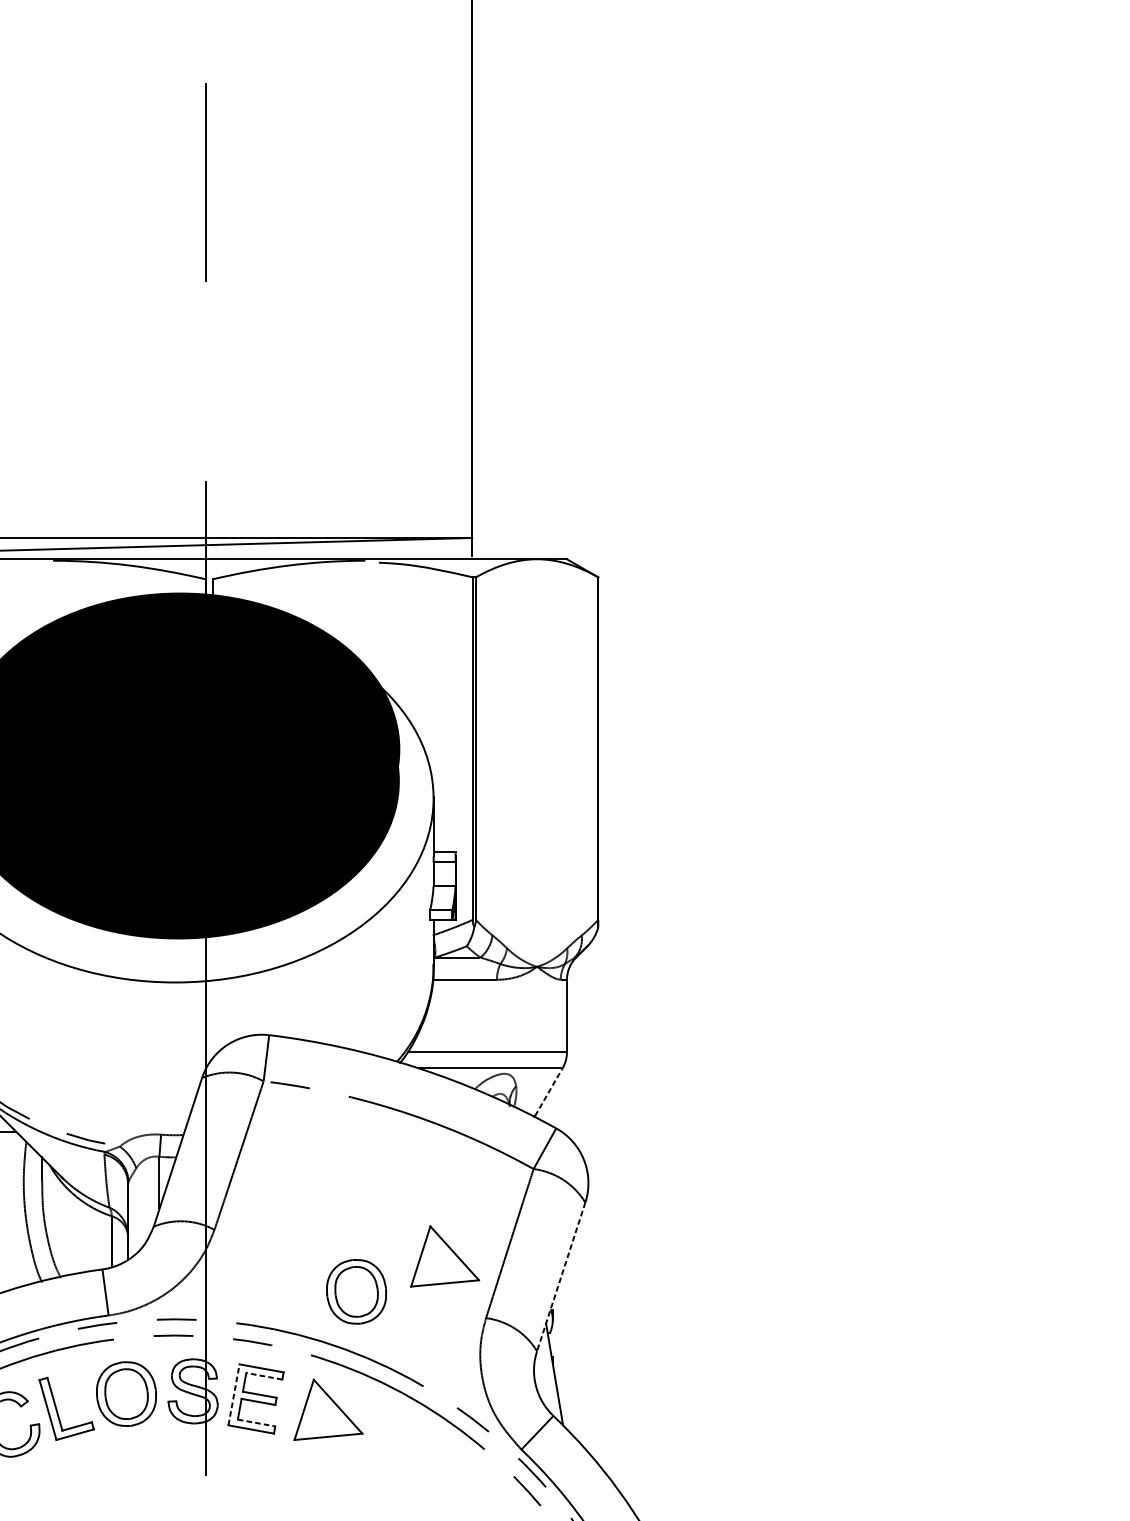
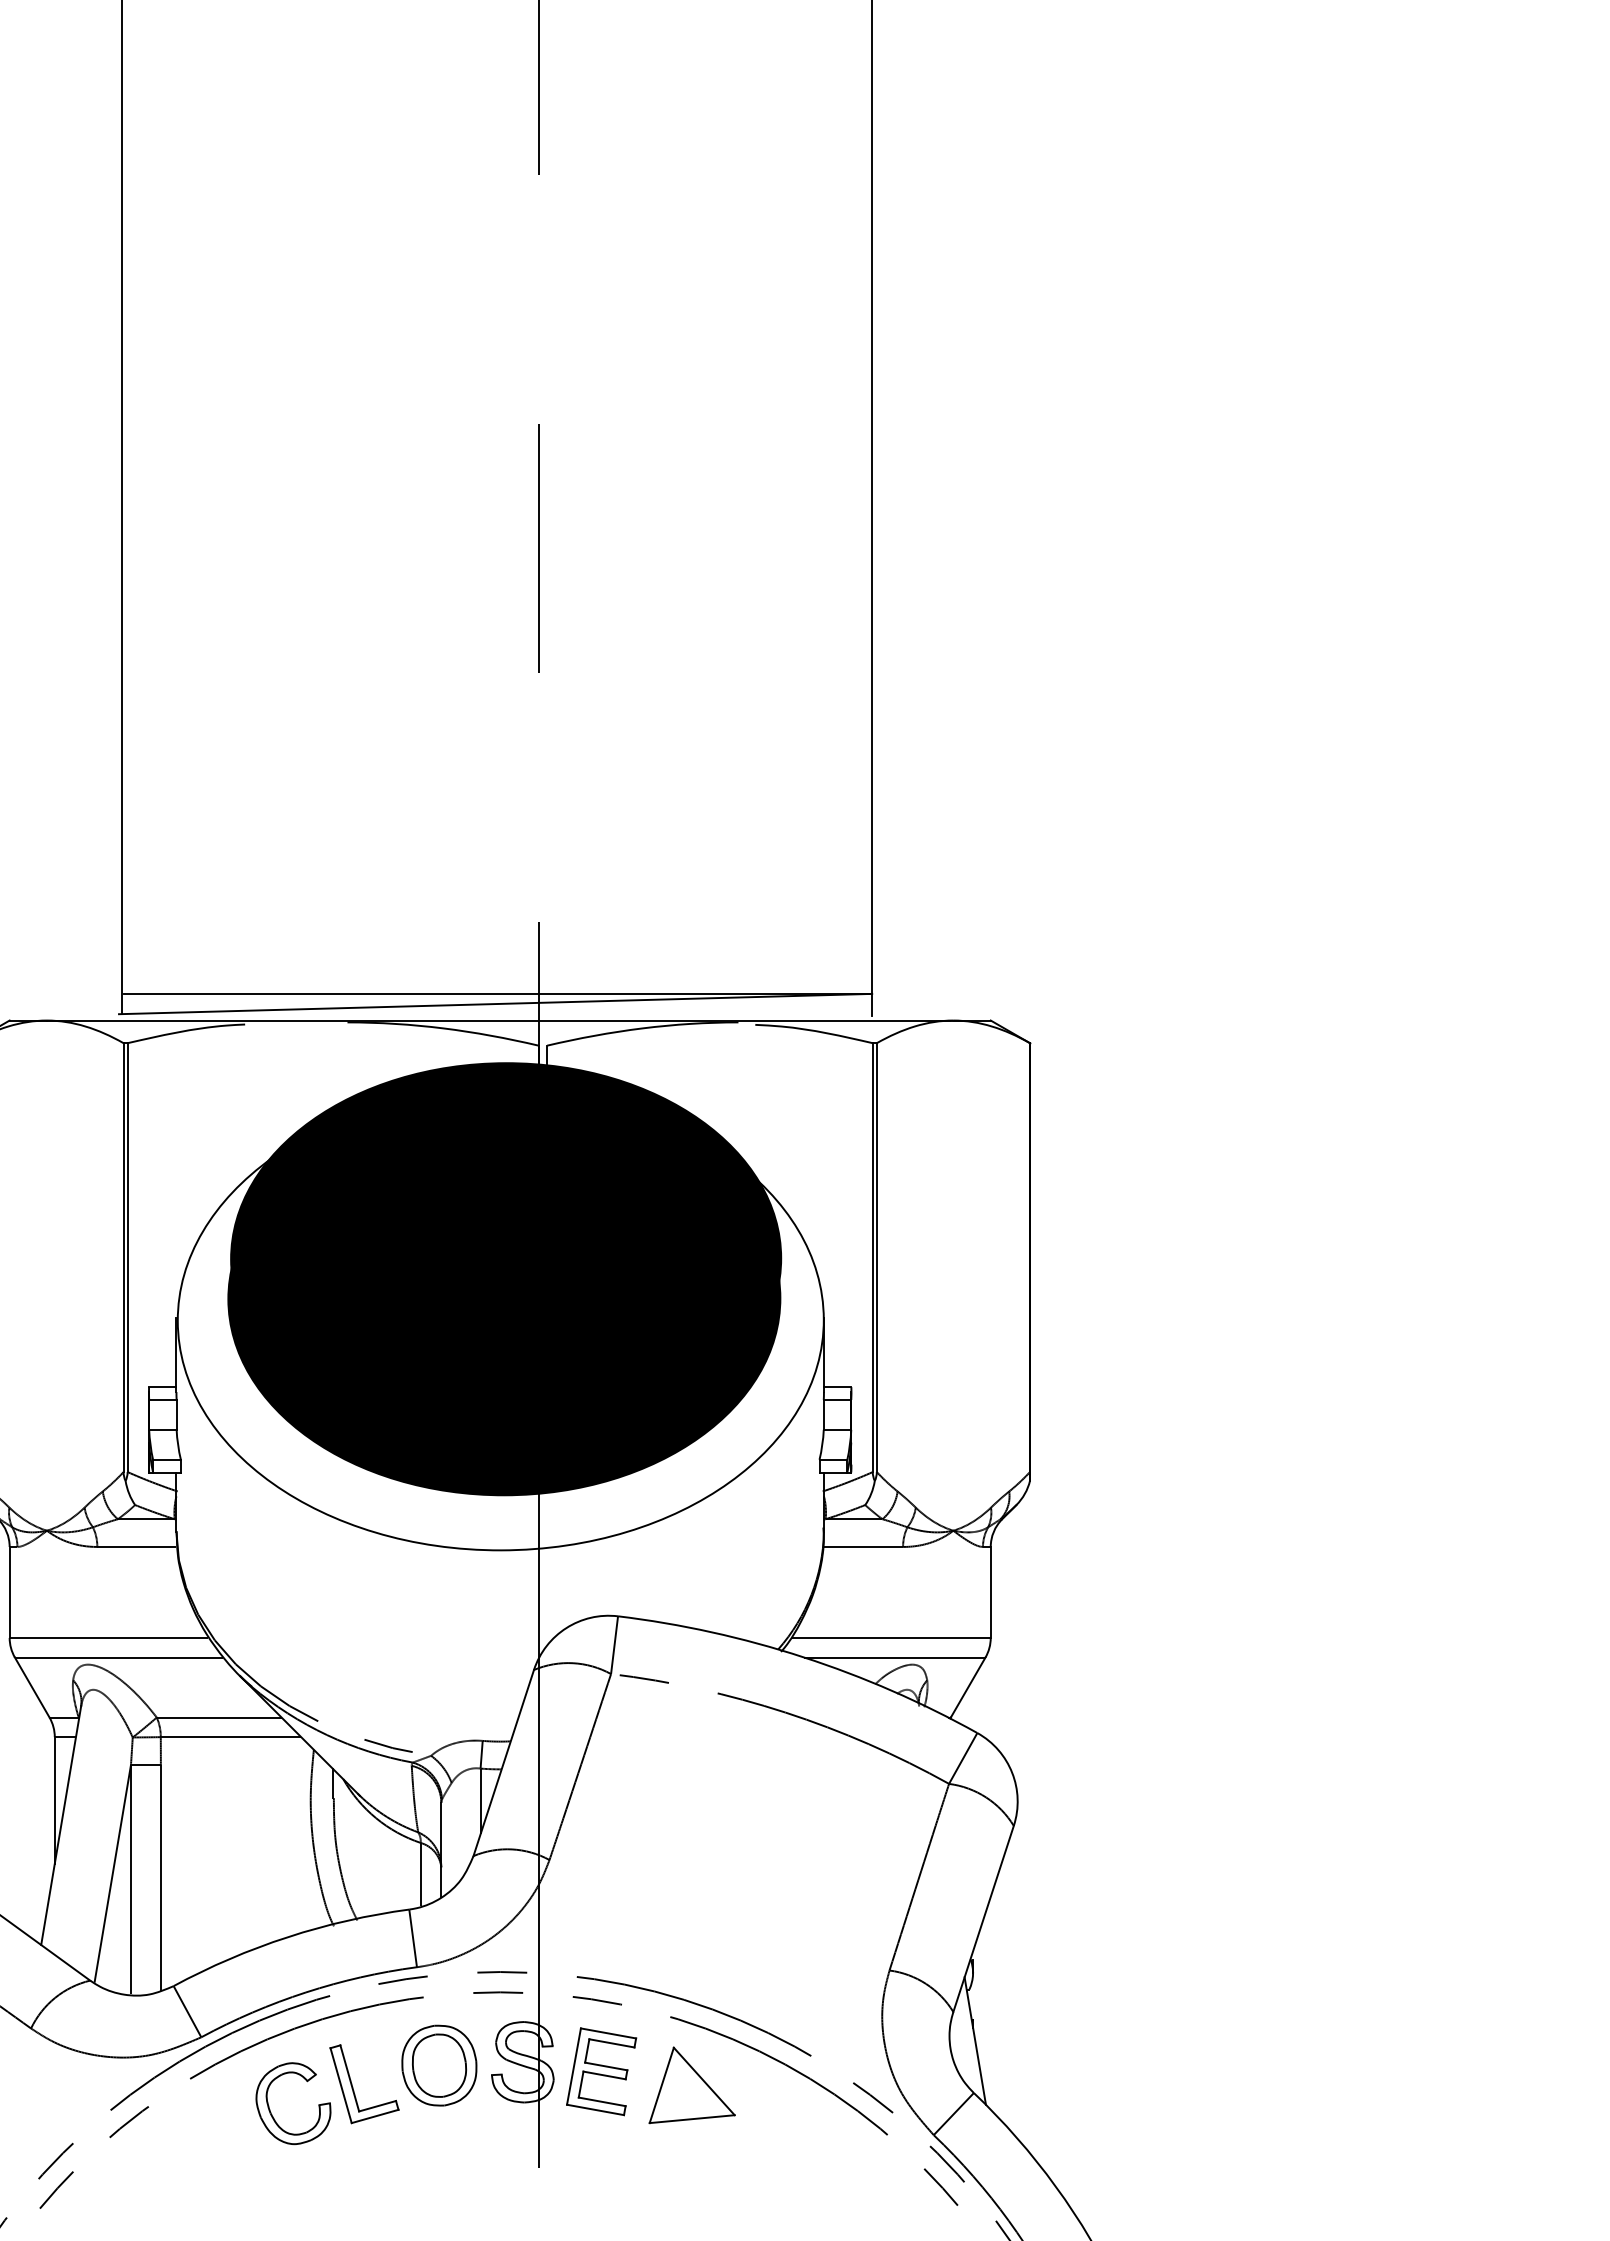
line: (549, 1092) -> (968, 1687), dashed -> solid
part: (444, 1256) -> (837, 1893), removed
line: (561, 1276) -> (983, 1918), dashed -> solid
part: (356, 1291) -> (727, 1937), removed
line: (264, 1376) -> (611, 2043), dashed -> solid
line: (233, 1394) -> (573, 2066), dashed -> solid
line: (256, 1422) -> (602, 2101), dashed -> solid

